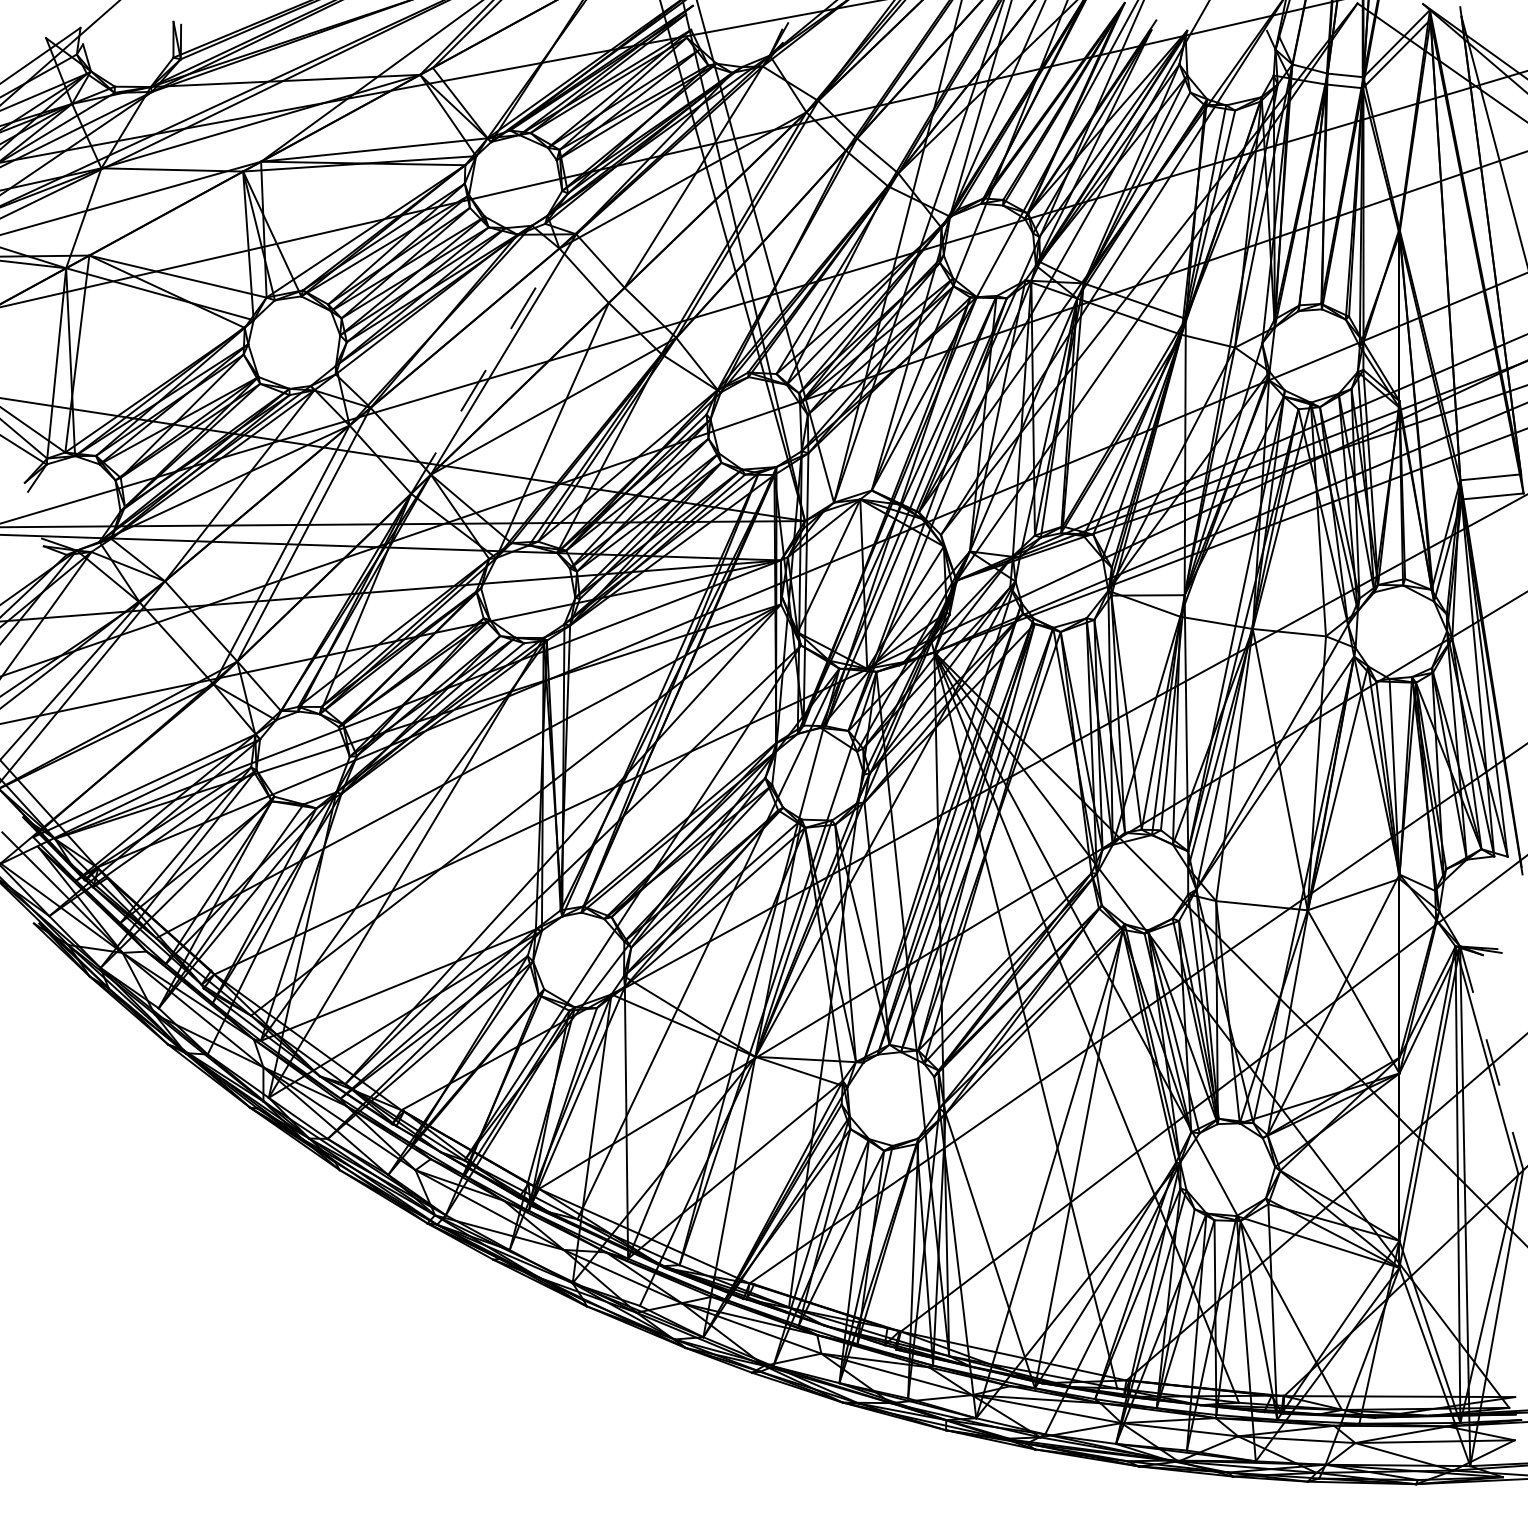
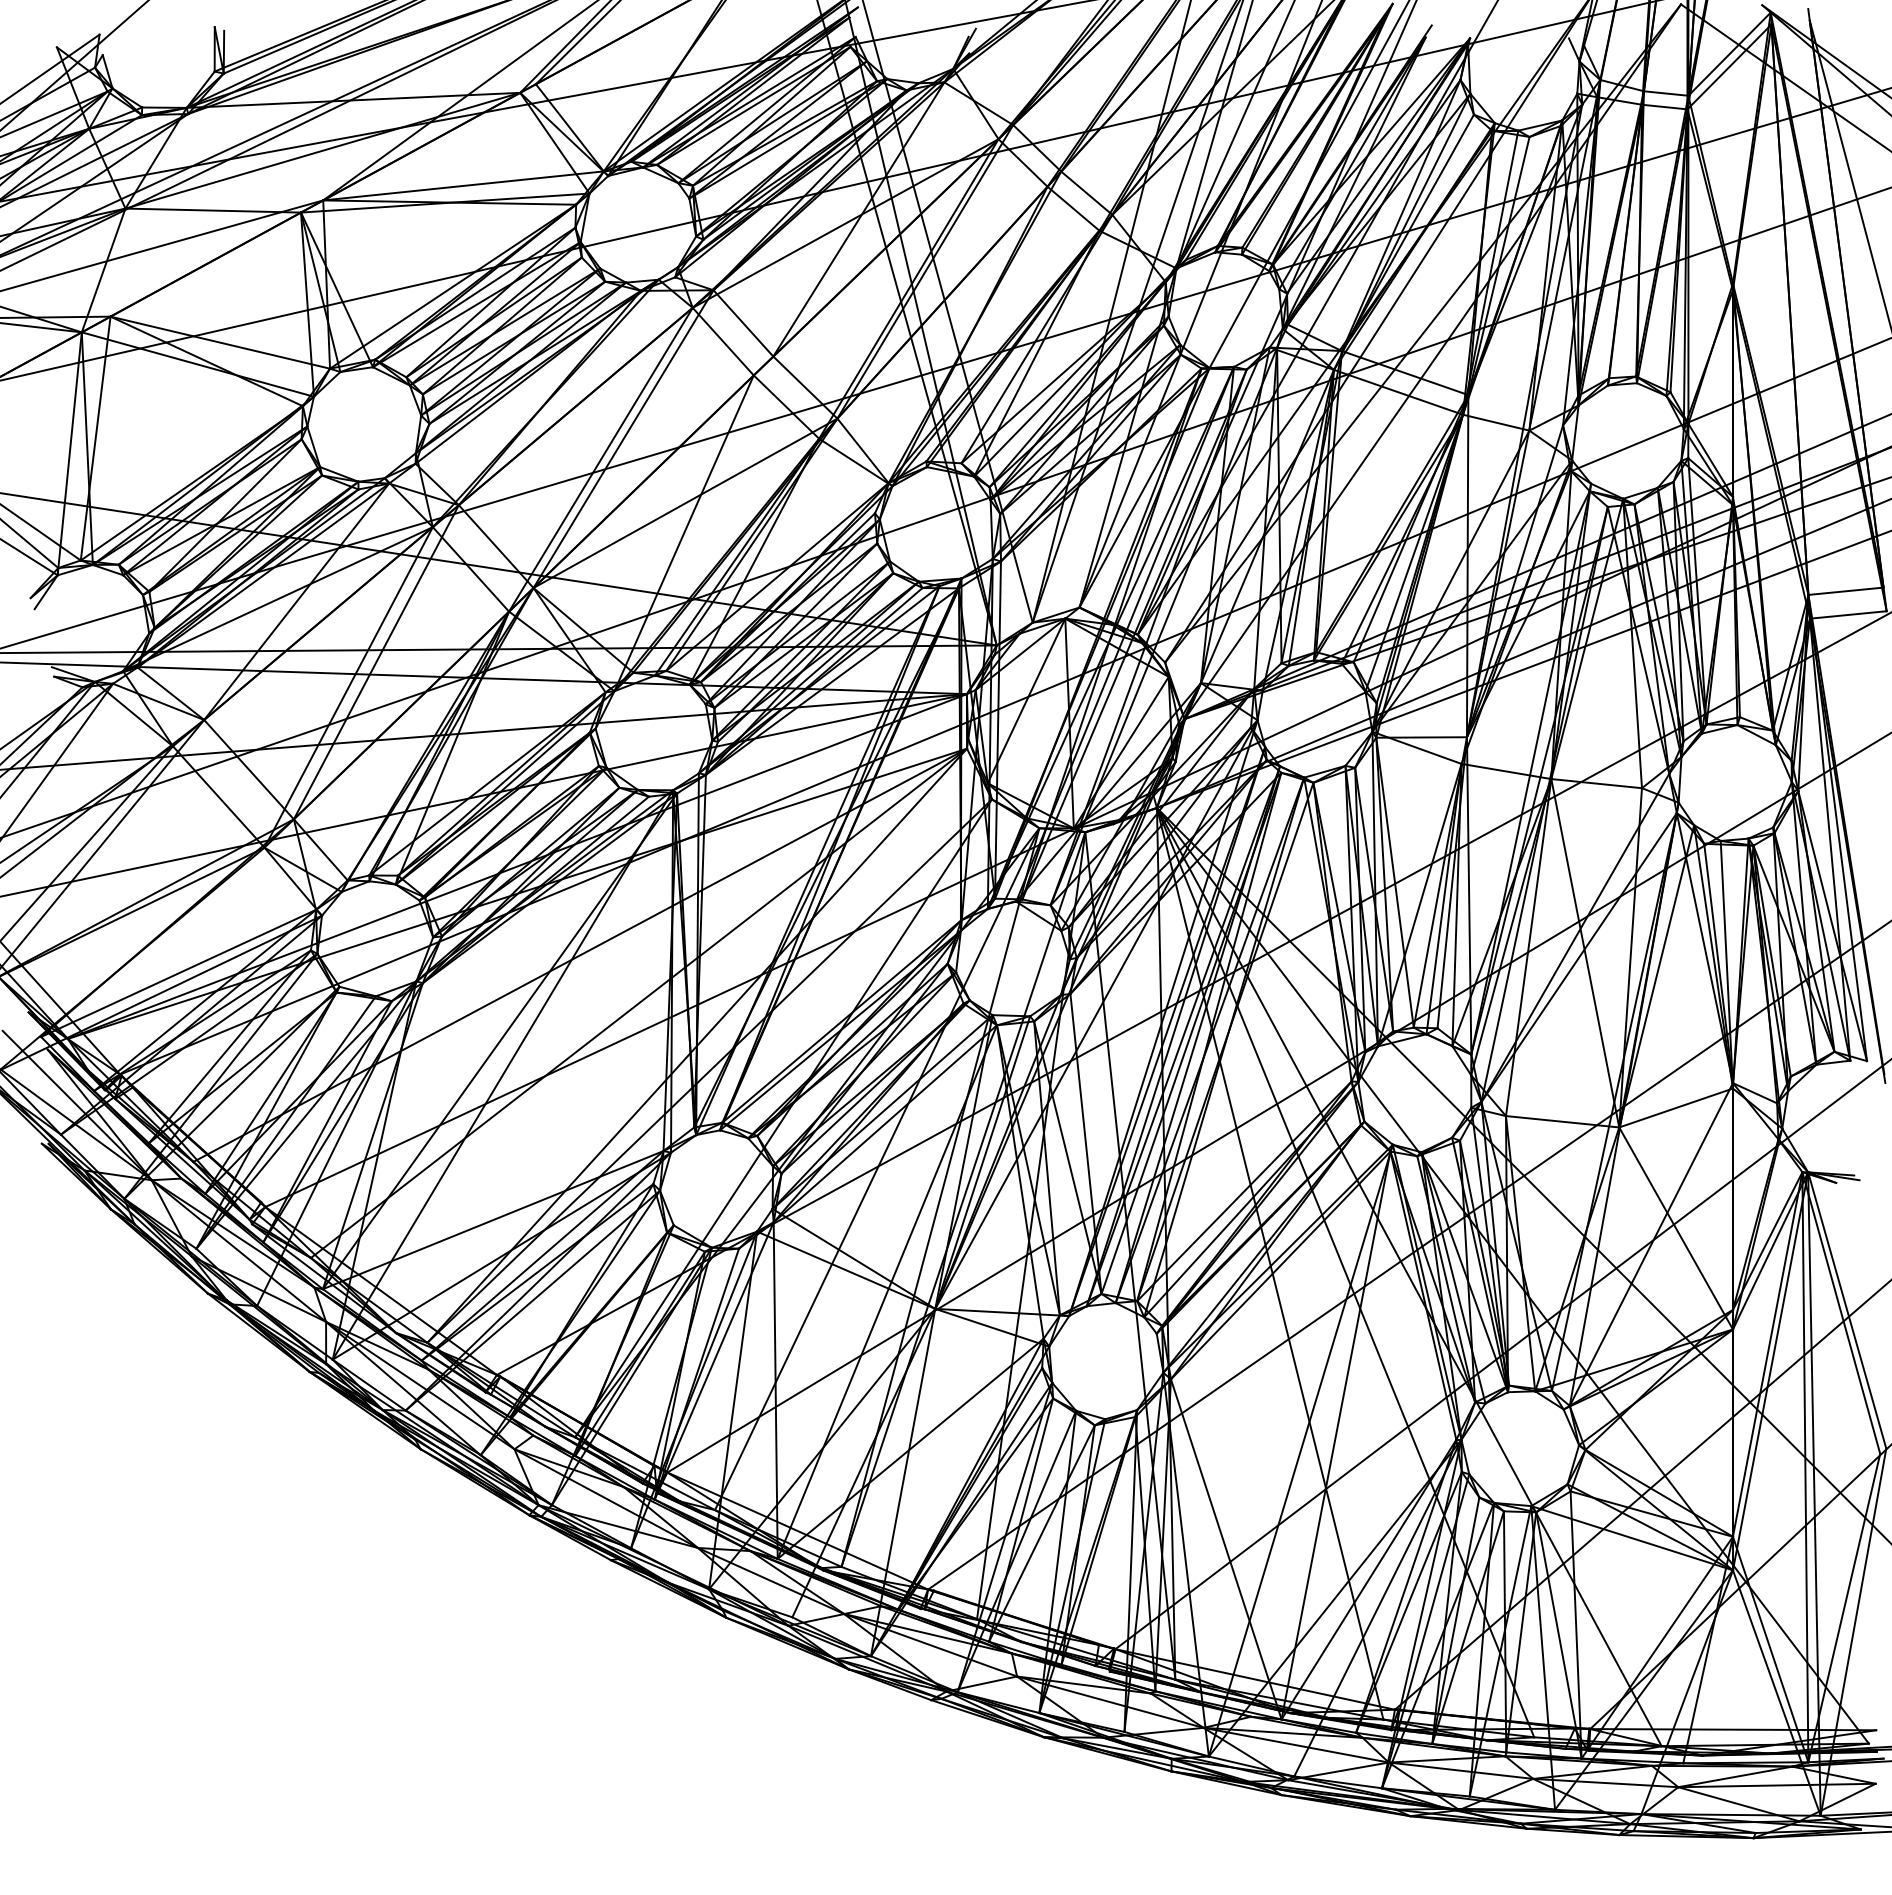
line: (485, 370) -> (601, 459), dashed -> solid
line: (1491, 1058) -> (1847, 1310), dashed -> solid

